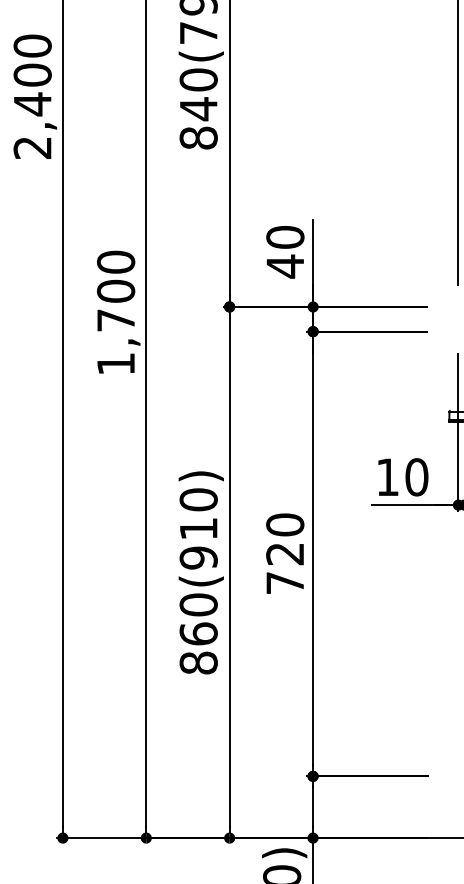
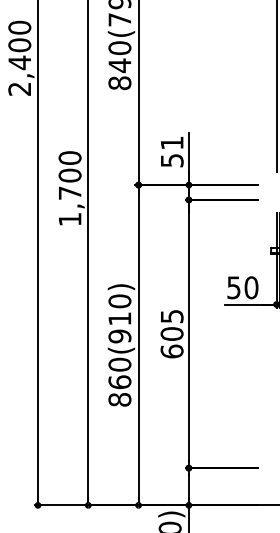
text: (284, 251) -> (171, 151), 40 -> 51
text: (387, 476) -> (233, 287), 10 -> 50
text: (284, 553) -> (171, 333), 720 -> 605

